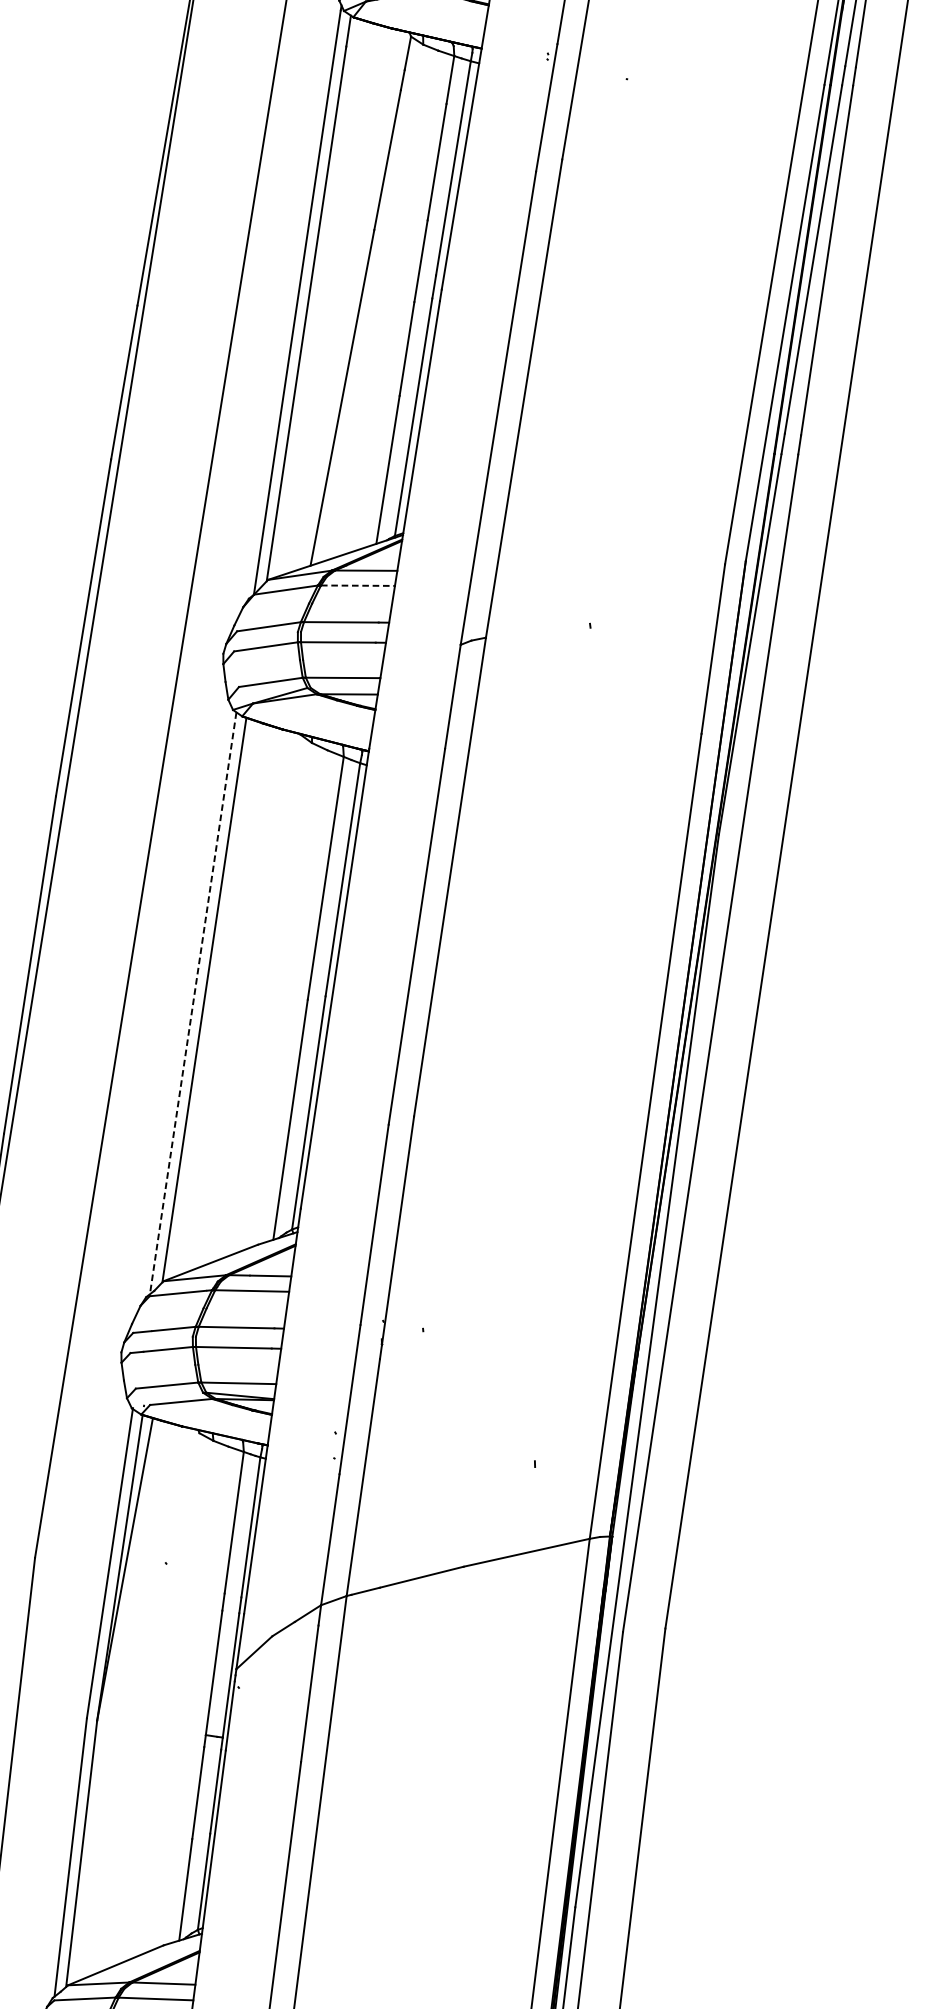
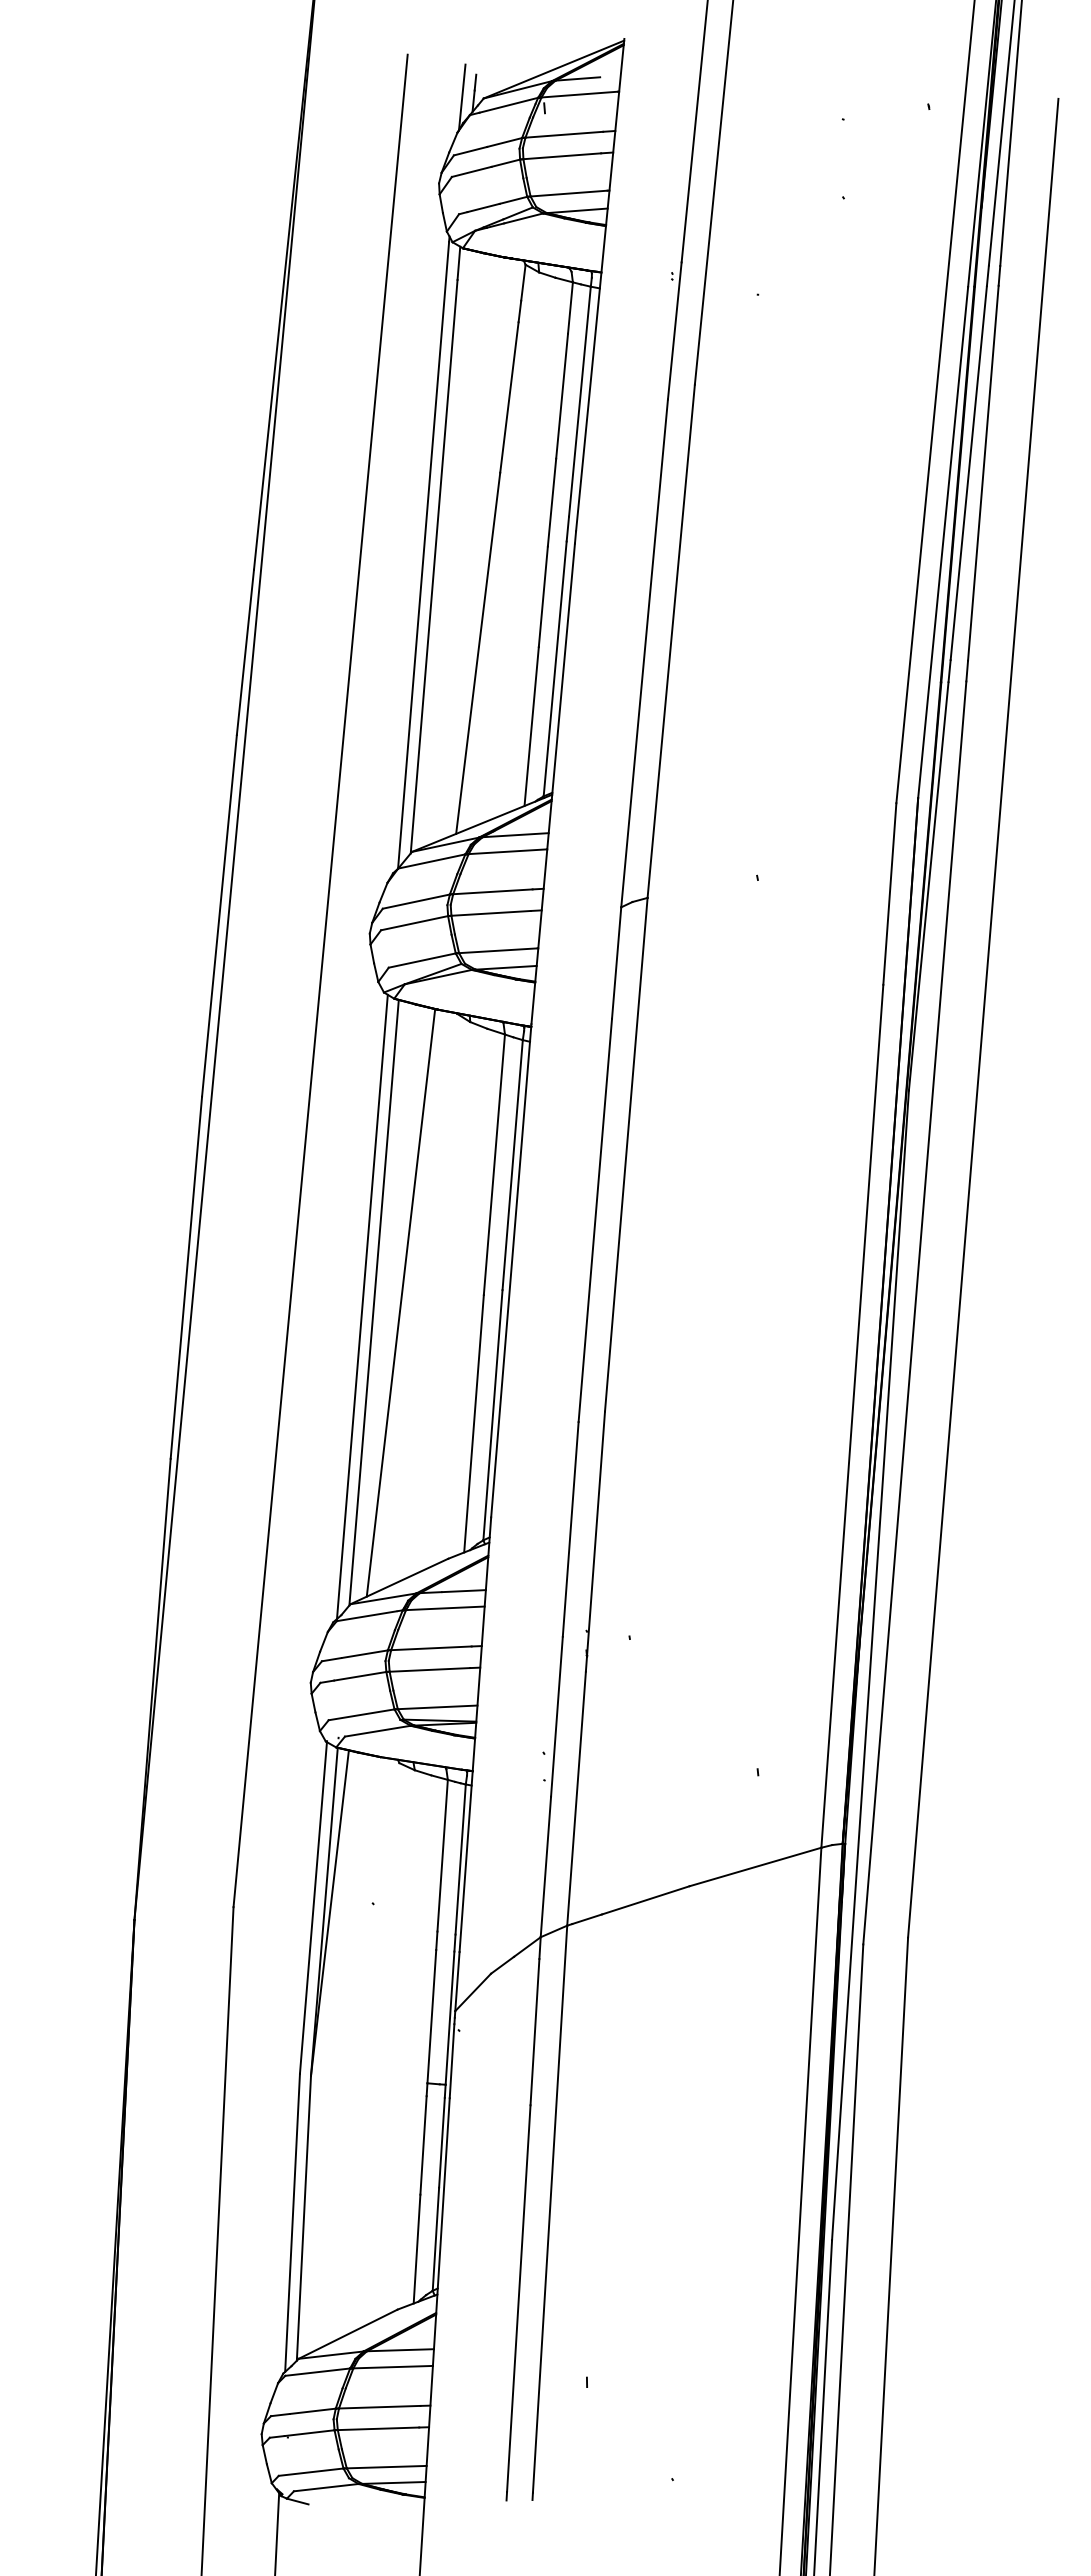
line: (358, 585) -> (508, 851), dashed -> solid
line: (229, 1001) -> (400, 1302), added
line: (193, 1004) -> (362, 1308), dashed -> solid

